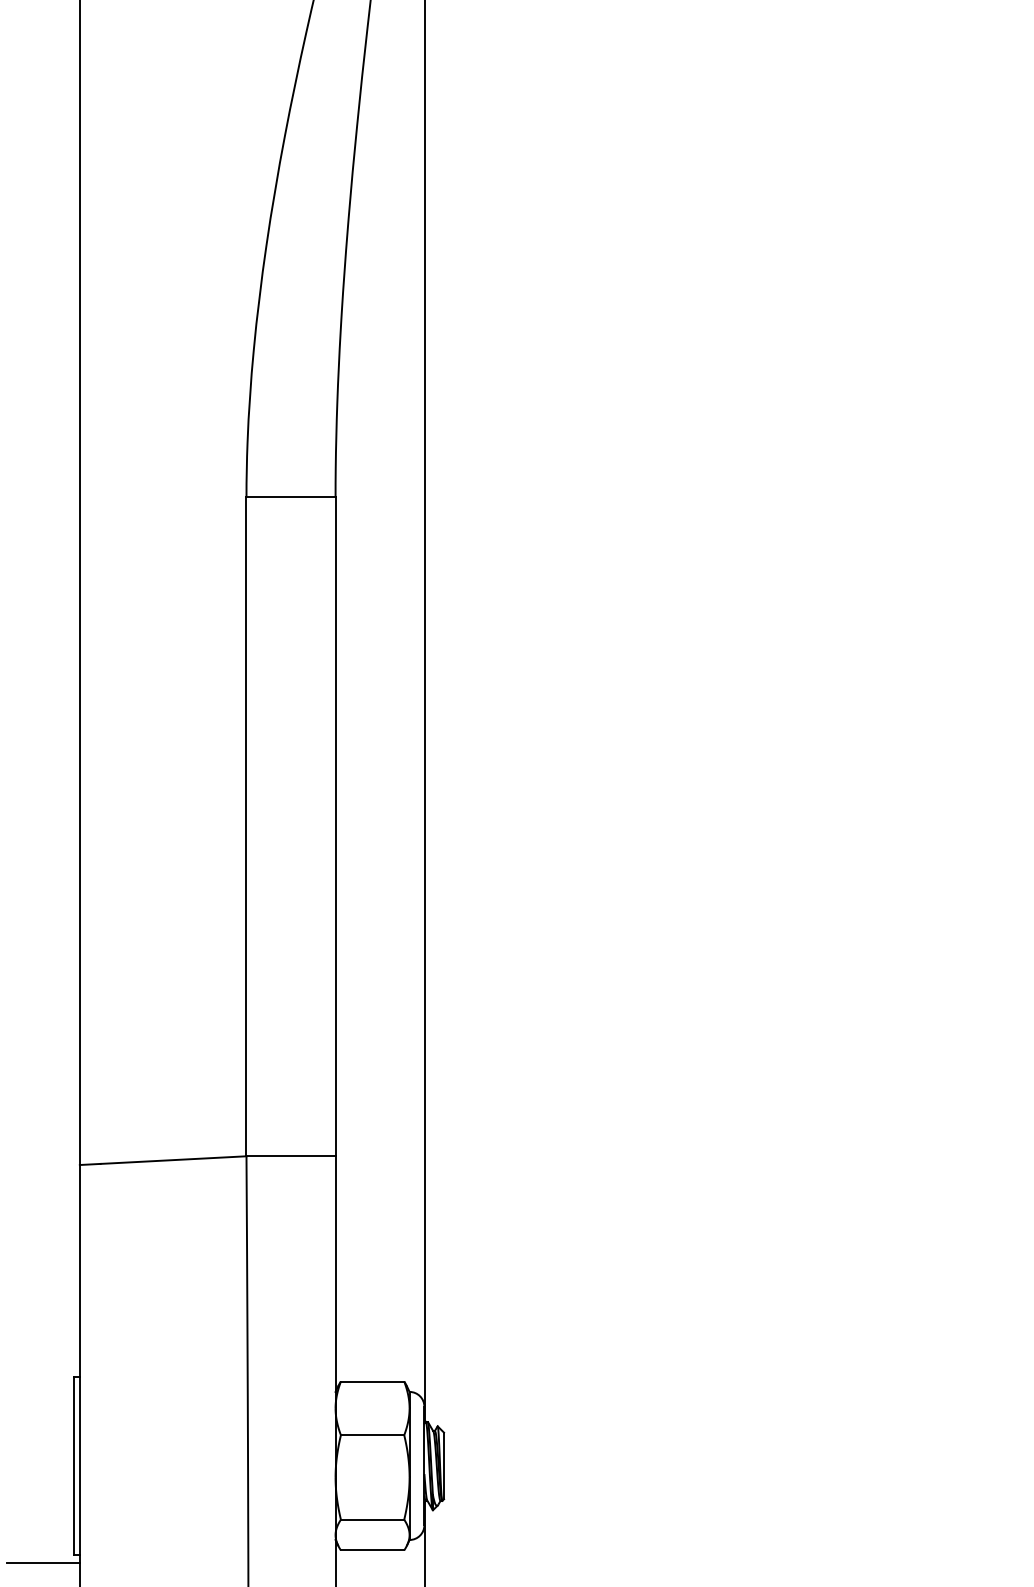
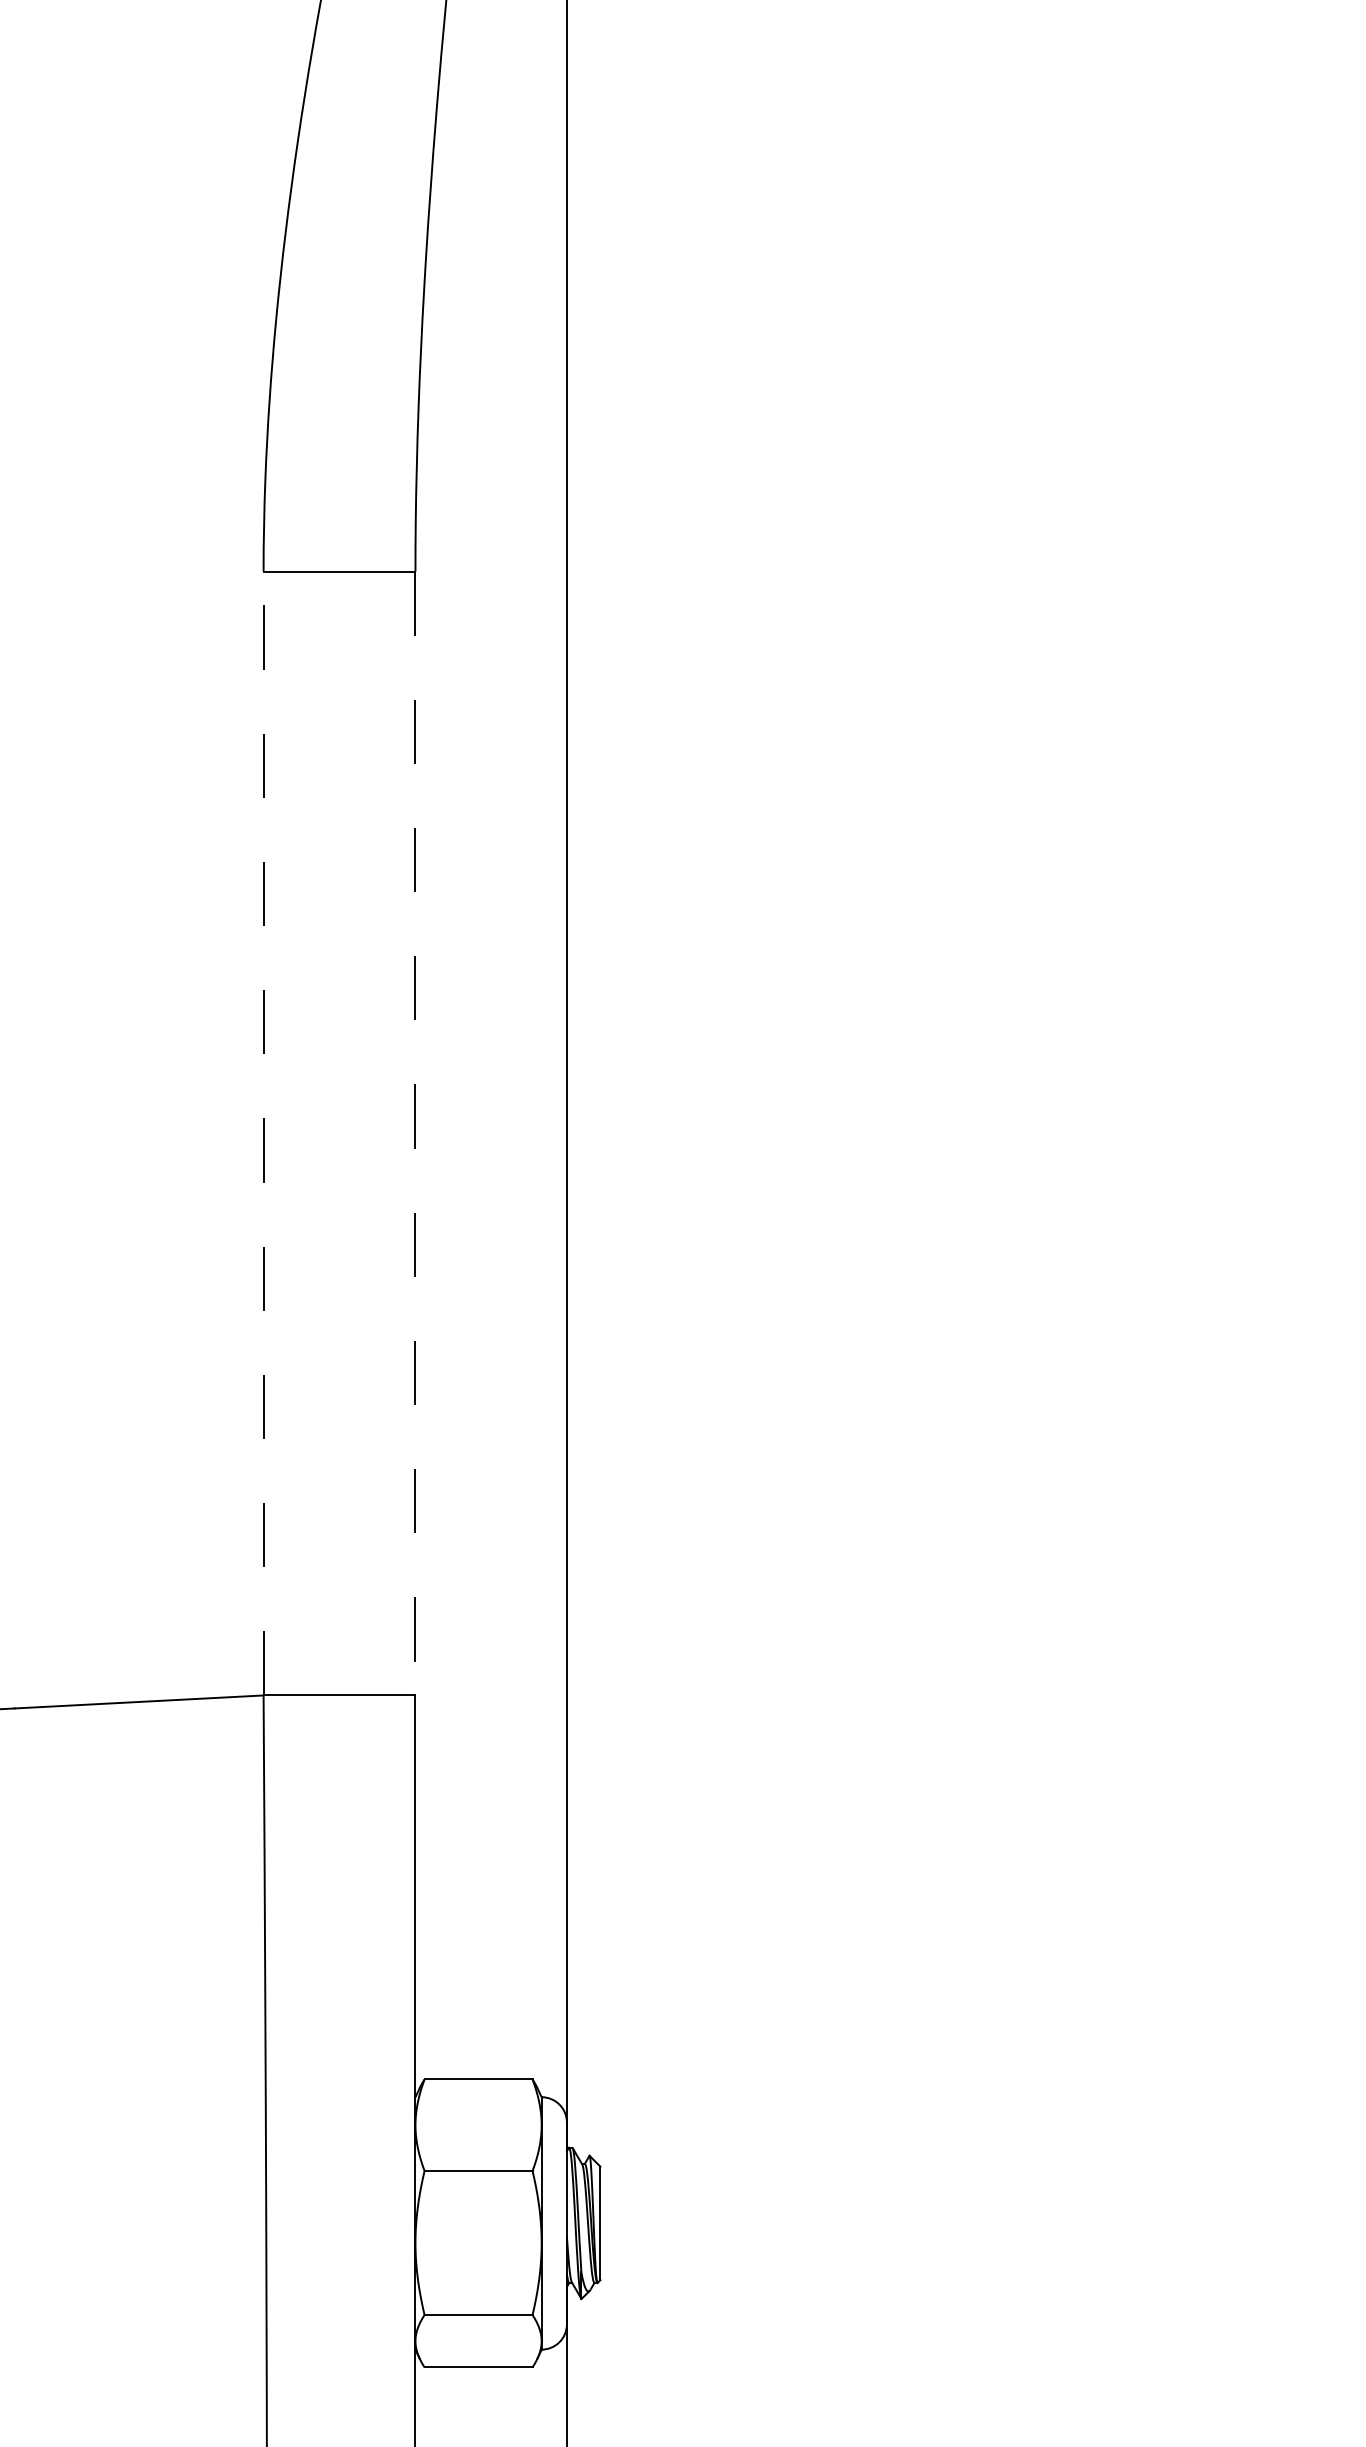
line: (246, 826) -> (263, 1133), solid -> dashed
line: (335, 826) -> (415, 1133), solid -> dashed

